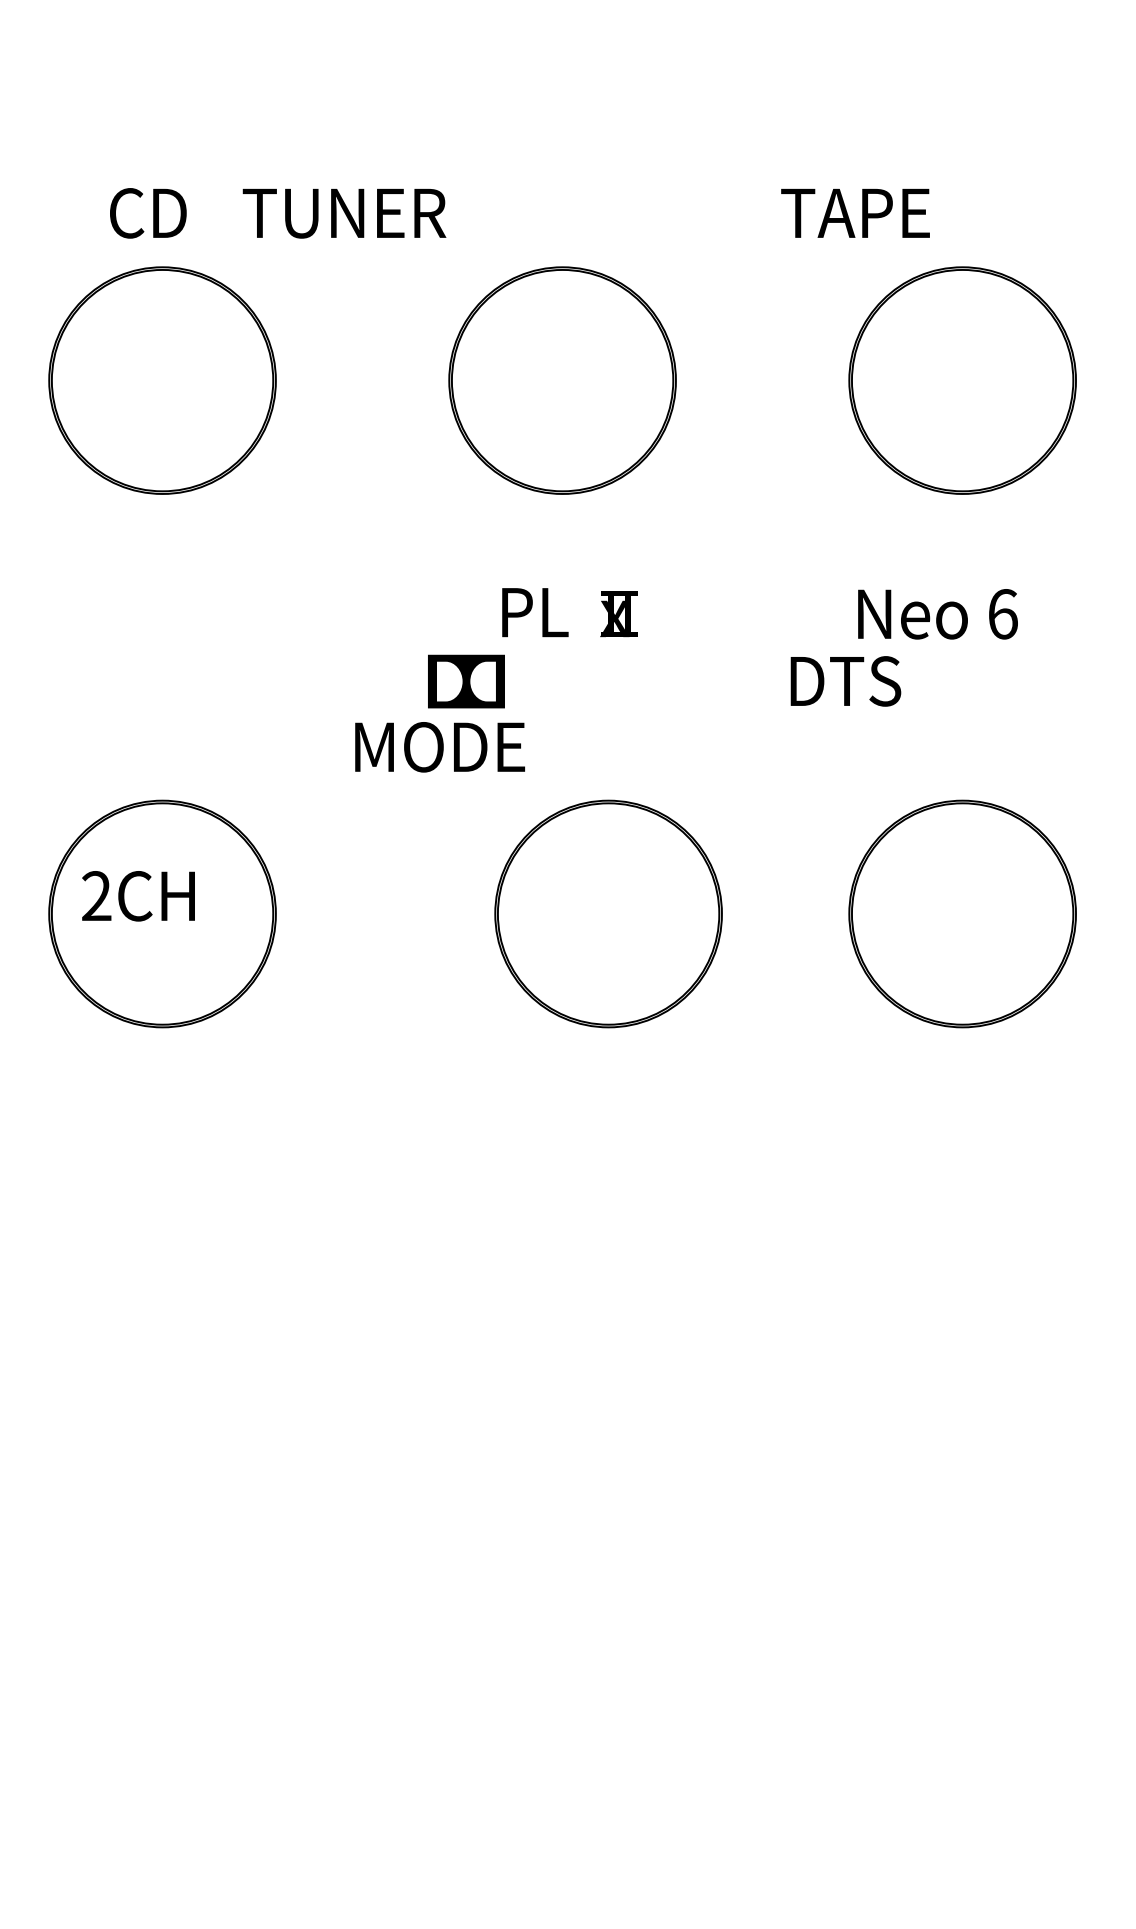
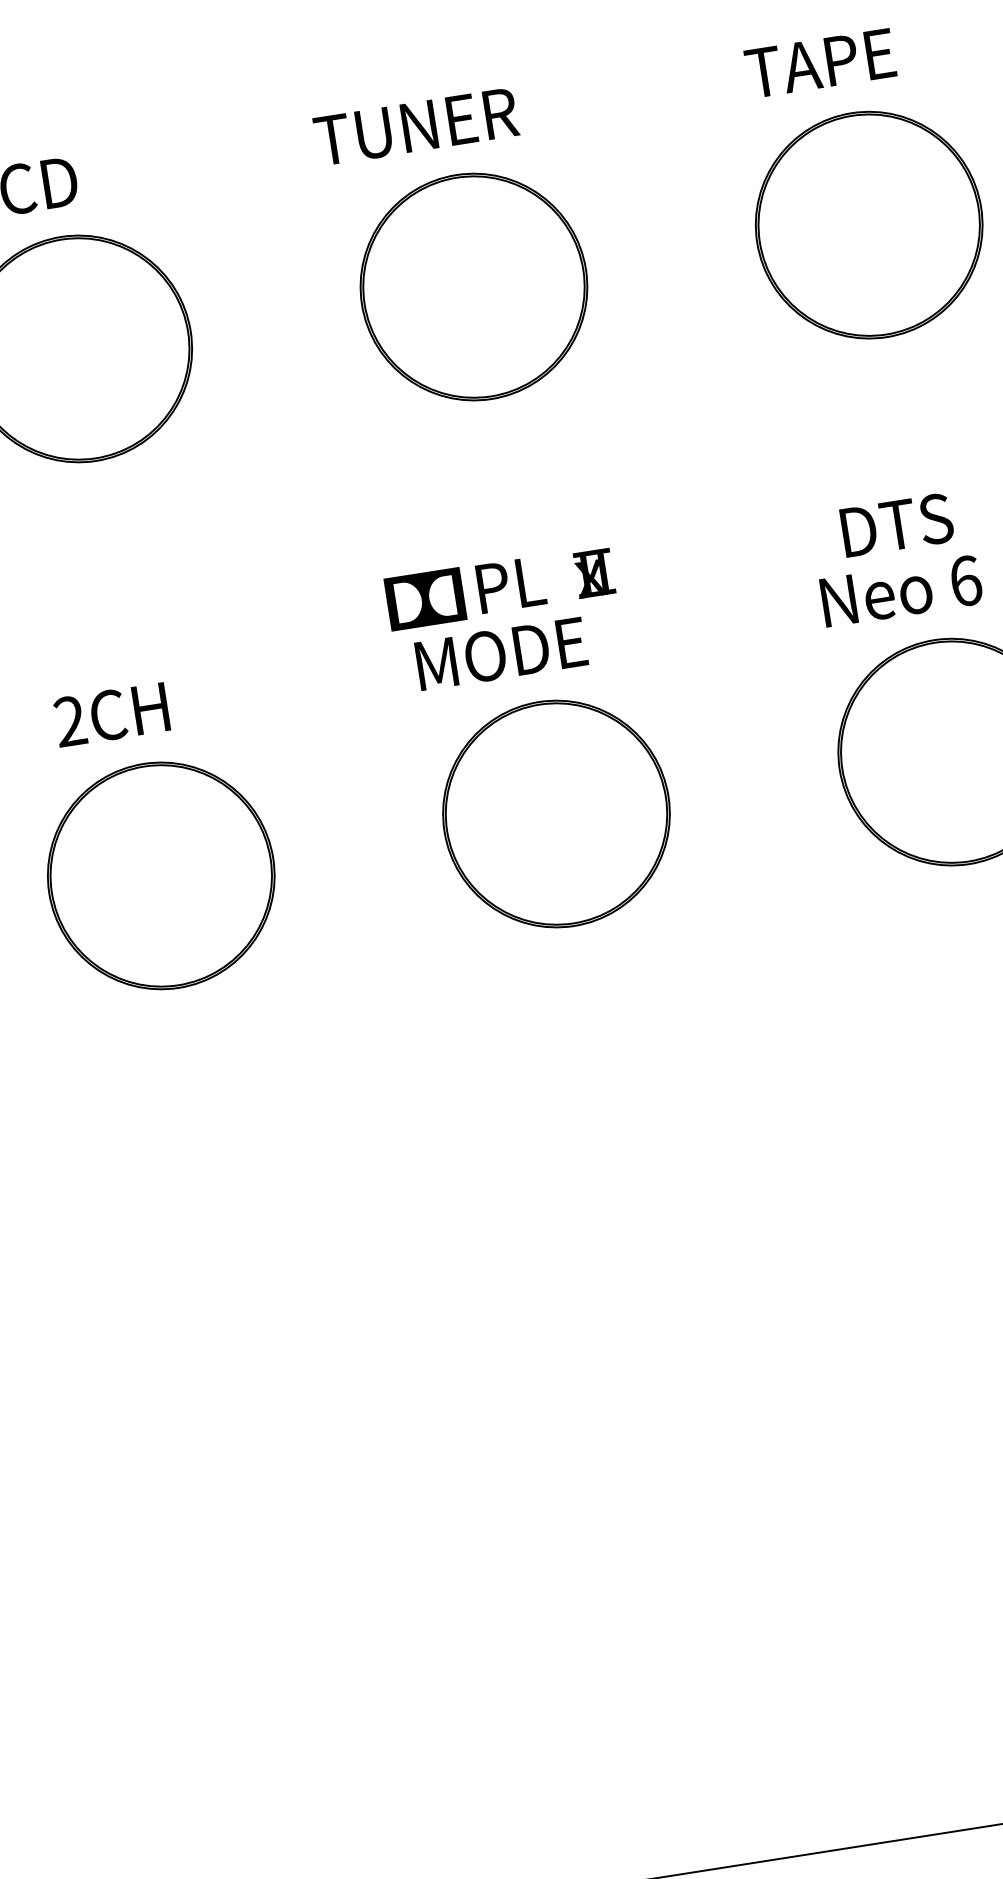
text: (344, 213) -> (416, 126), moved
text: (855, 213) -> (820, 63), moved
text: (569, 612) -> (544, 579), moved
text: (937, 614) -> (901, 591), moved
text: (845, 681) -> (896, 525), moved
text: (439, 747) -> (500, 654), moved
text: (138, 896) -> (111, 715), moved
part: (608, 913) -> (556, 813), moved

